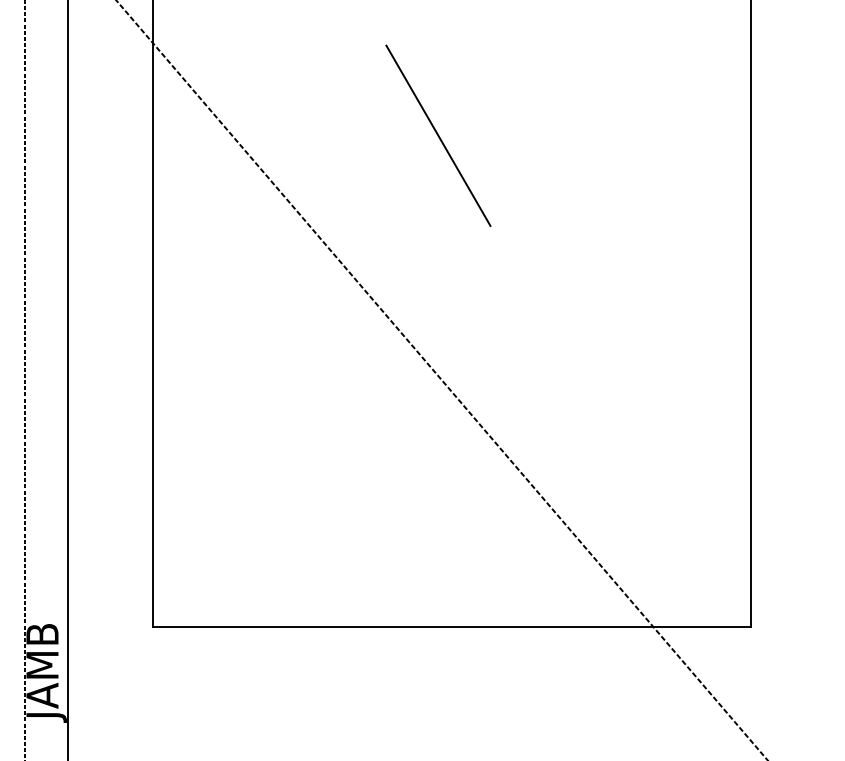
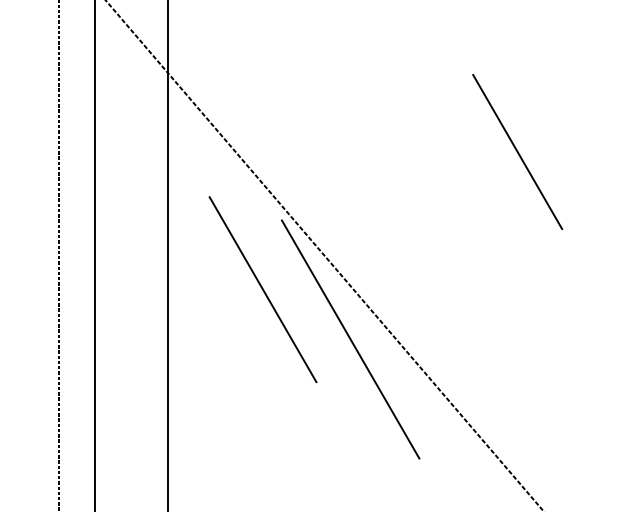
line: (438, 135) -> (517, 151), moved
line: (263, 296) -> (262, 289), added
line: (366, 355) -> (350, 339), added

